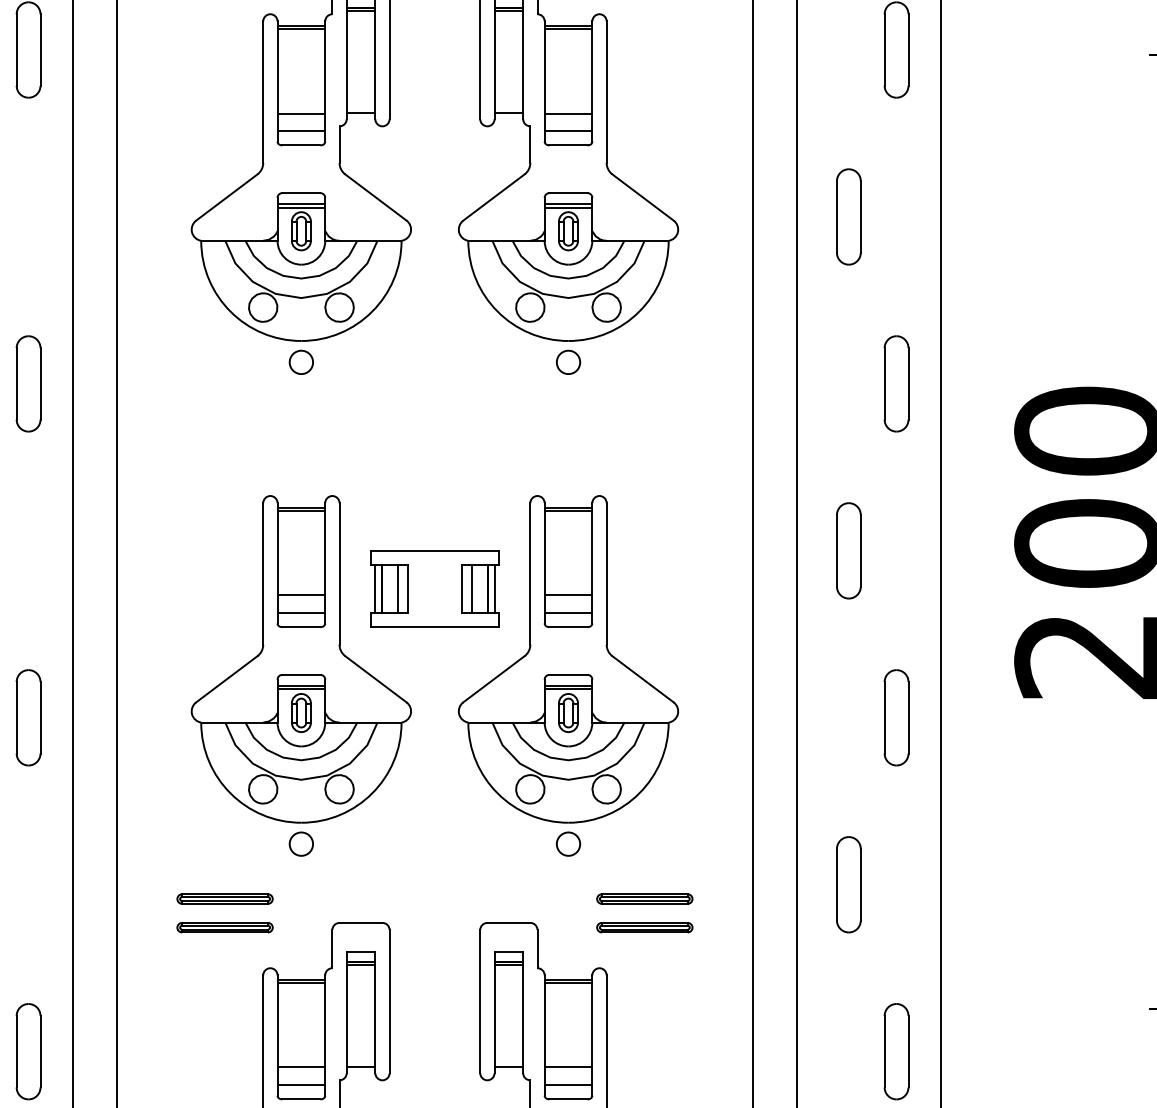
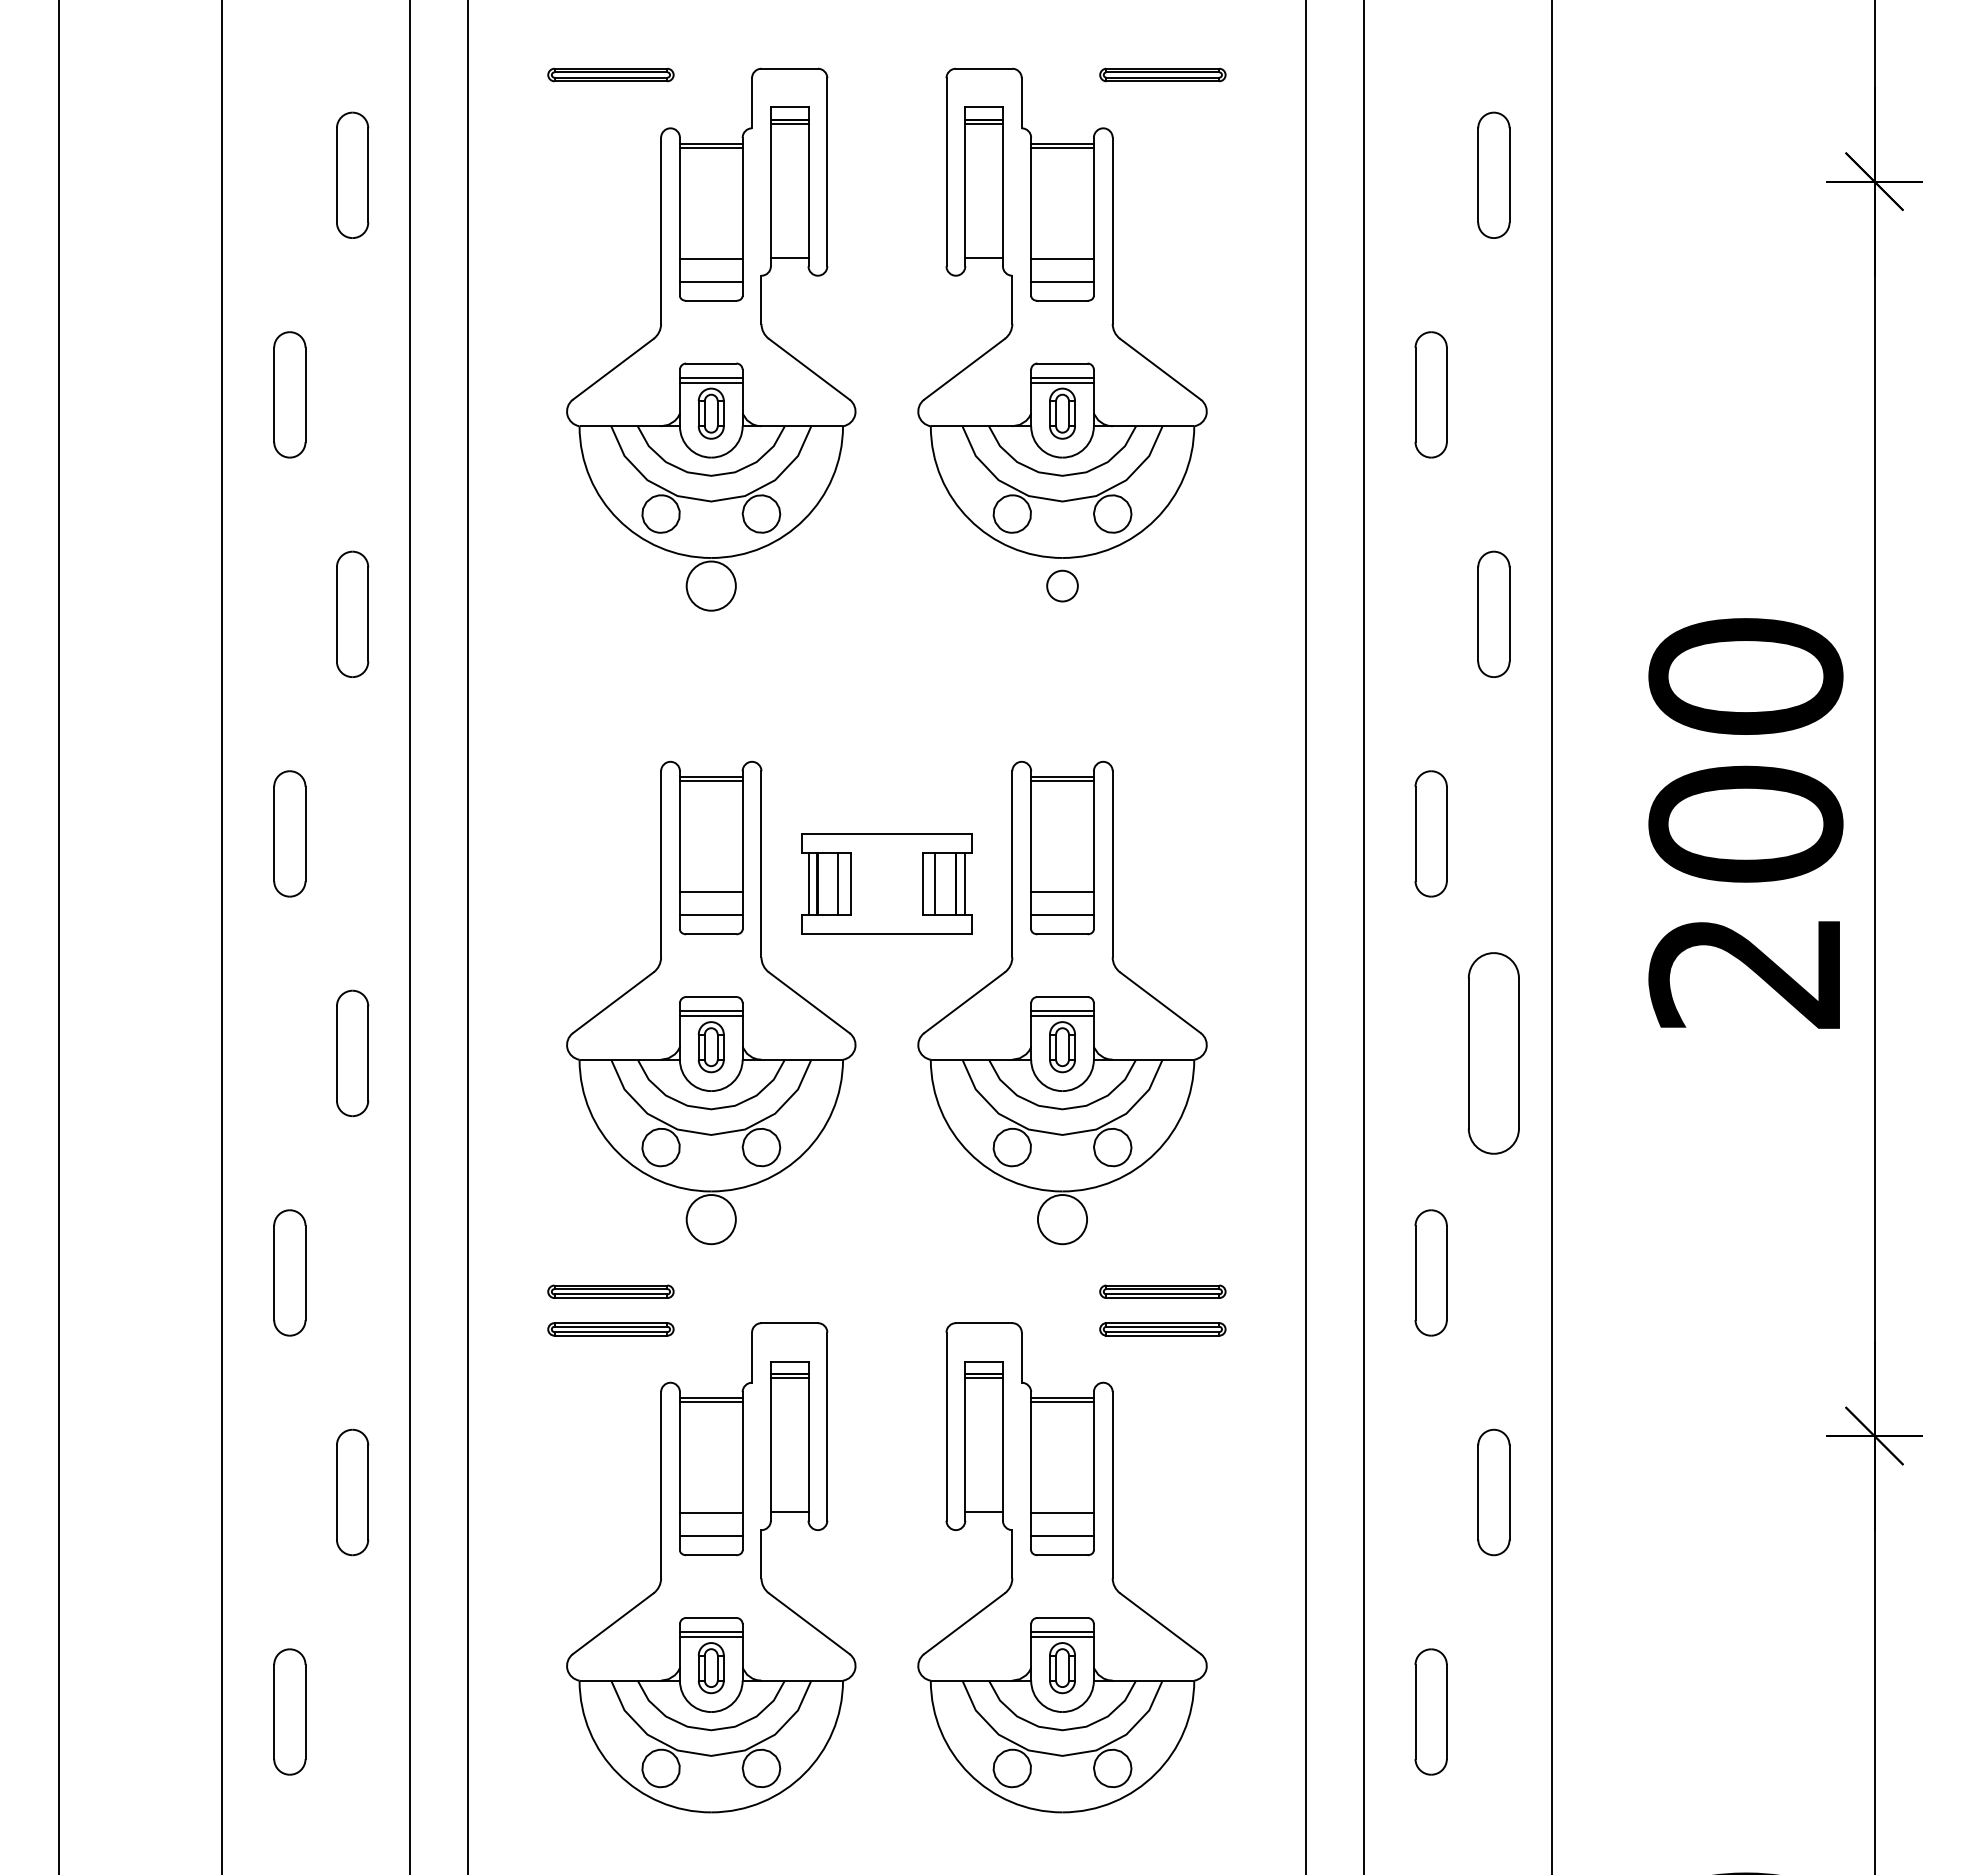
circle: (300, 361) -> (710, 585), size x1.6
part: (896, 717) -> (1493, 1053), size x1.6
circle: (300, 844) -> (710, 1219), size x1.6
circle: (568, 844) -> (1062, 1219), size x1.6

